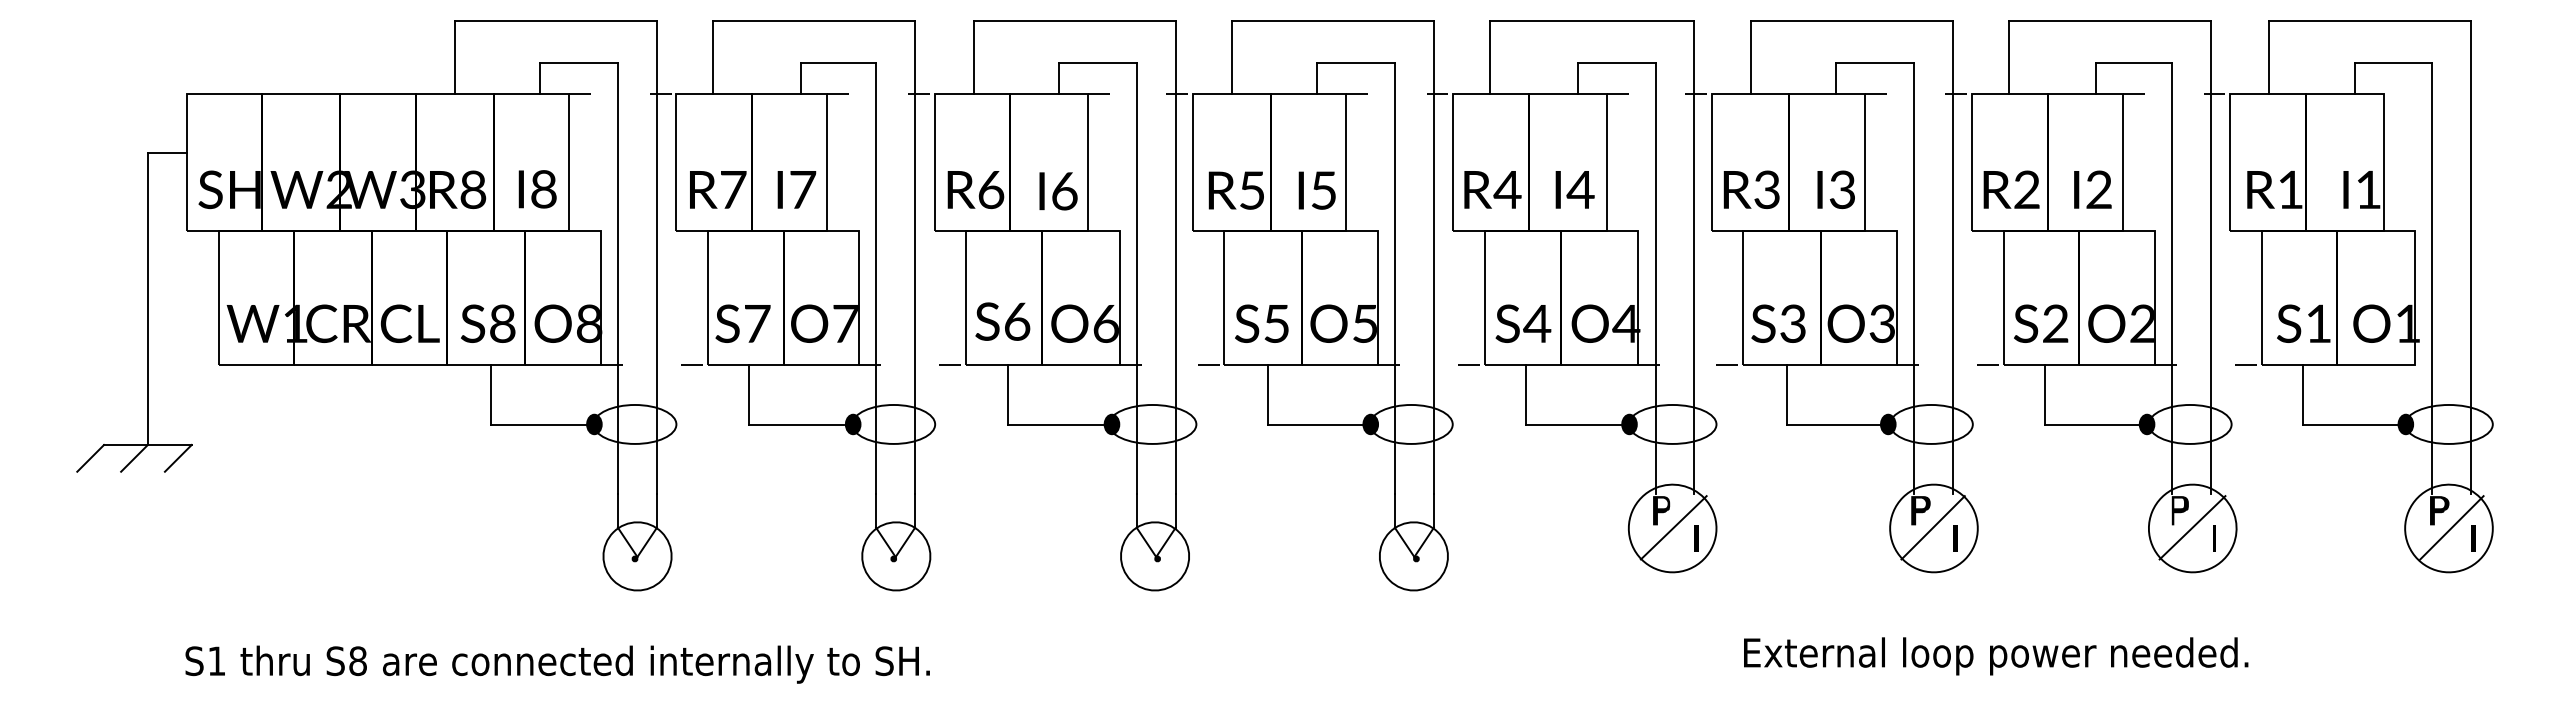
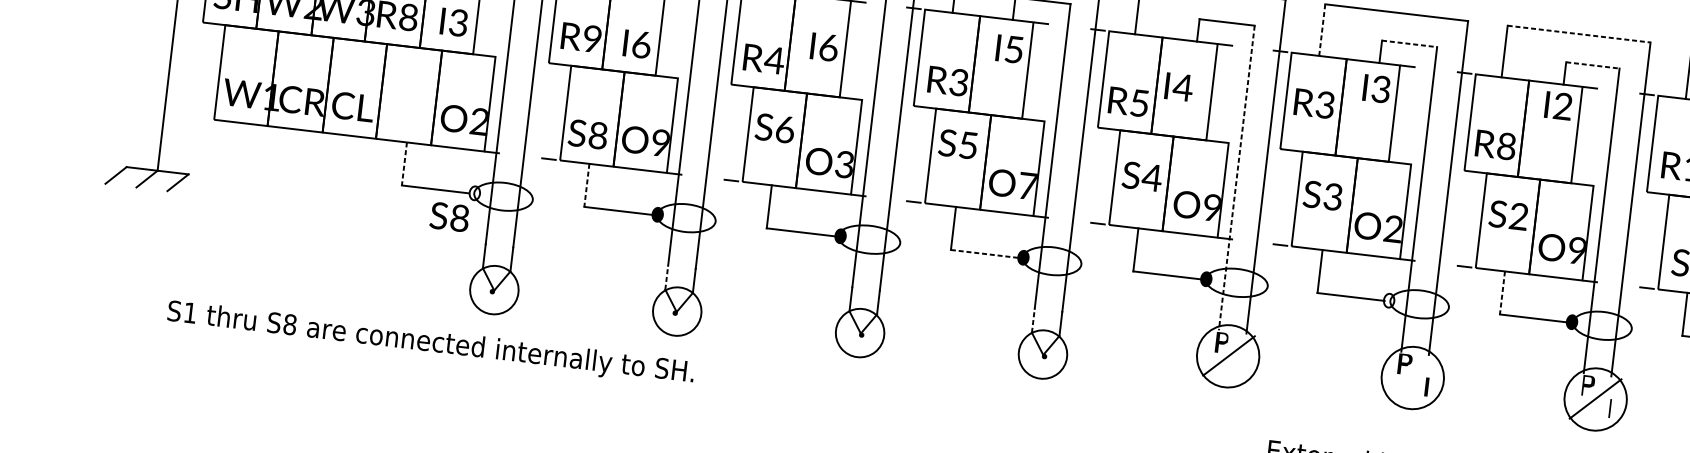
line: (2110, 21) -> (1579, 34), solid -> dashed
line: (1750, 57) -> (1322, 29), solid -> dashed
line: (1874, 62) -> (1409, 43), solid -> dashed
line: (2134, 62) -> (1593, 65), solid -> dashed
text: (543, 189) -> (458, 23), I8 -> I3
text: (733, 189) -> (592, 38), R7 -> R9
text: (1574, 189) -> (1178, 86), moved
text: (1751, 189) -> (1314, 103), moved
text: (1835, 189) -> (1376, 88), moved
text: (2092, 189) -> (1558, 105), moved
text: (803, 190) -> (642, 45), I7 -> I6
text: (990, 190) -> (774, 60), R6 -> R4
text: (1251, 190) -> (958, 82), R5 -> R3
text: (1316, 190) -> (1009, 49), moved
text: (1507, 190) -> (1139, 103), R4 -> R5
text: (2026, 190) -> (1506, 146), R2 -> R8
text: (1058, 191) -> (824, 47), moved
line: (1655, 278) -> (1236, 178), solid -> dashed
text: (1002, 321) -> (774, 128), moved
text: (488, 323) -> (449, 216), moved
text: (589, 323) -> (479, 121), O8 -> O2
text: (757, 323) -> (598, 135), S7 -> S8
text: (845, 323) -> (660, 142), O7 -> O9
text: (1105, 323) -> (844, 164), O6 -> O3
text: (1261, 323) -> (957, 144), moved
text: (1364, 323) -> (1027, 185), O5 -> O7
text: (1523, 323) -> (1142, 176), moved
text: (1626, 323) -> (1212, 207), O4 -> O9
text: (1778, 323) -> (1322, 195), moved
text: (2041, 323) -> (1508, 215), moved
text: (2141, 323) -> (1576, 250), O2 -> O9
text: (1881, 324) -> (1392, 229), O3 -> O2
line: (491, 395) -> (404, 164), solid -> dashed
line: (749, 395) -> (586, 185), solid -> dashed
line: (2045, 395) -> (1502, 293), solid -> dashed
fill: (594, 424) -> (474, 193), removed
fill: (1887, 424) -> (1388, 300), removed
line: (1315, 425) -> (984, 253), solid -> dashed
line: (876, 510) -> (667, 277), solid -> dashed
line: (1394, 510) -> (1033, 320), solid -> dashed
line: (1932, 527) -> (1411, 377), removed
fill: (1696, 538) -> (1244, 365), removed
text: (557, 664) -> (430, 343), moved

